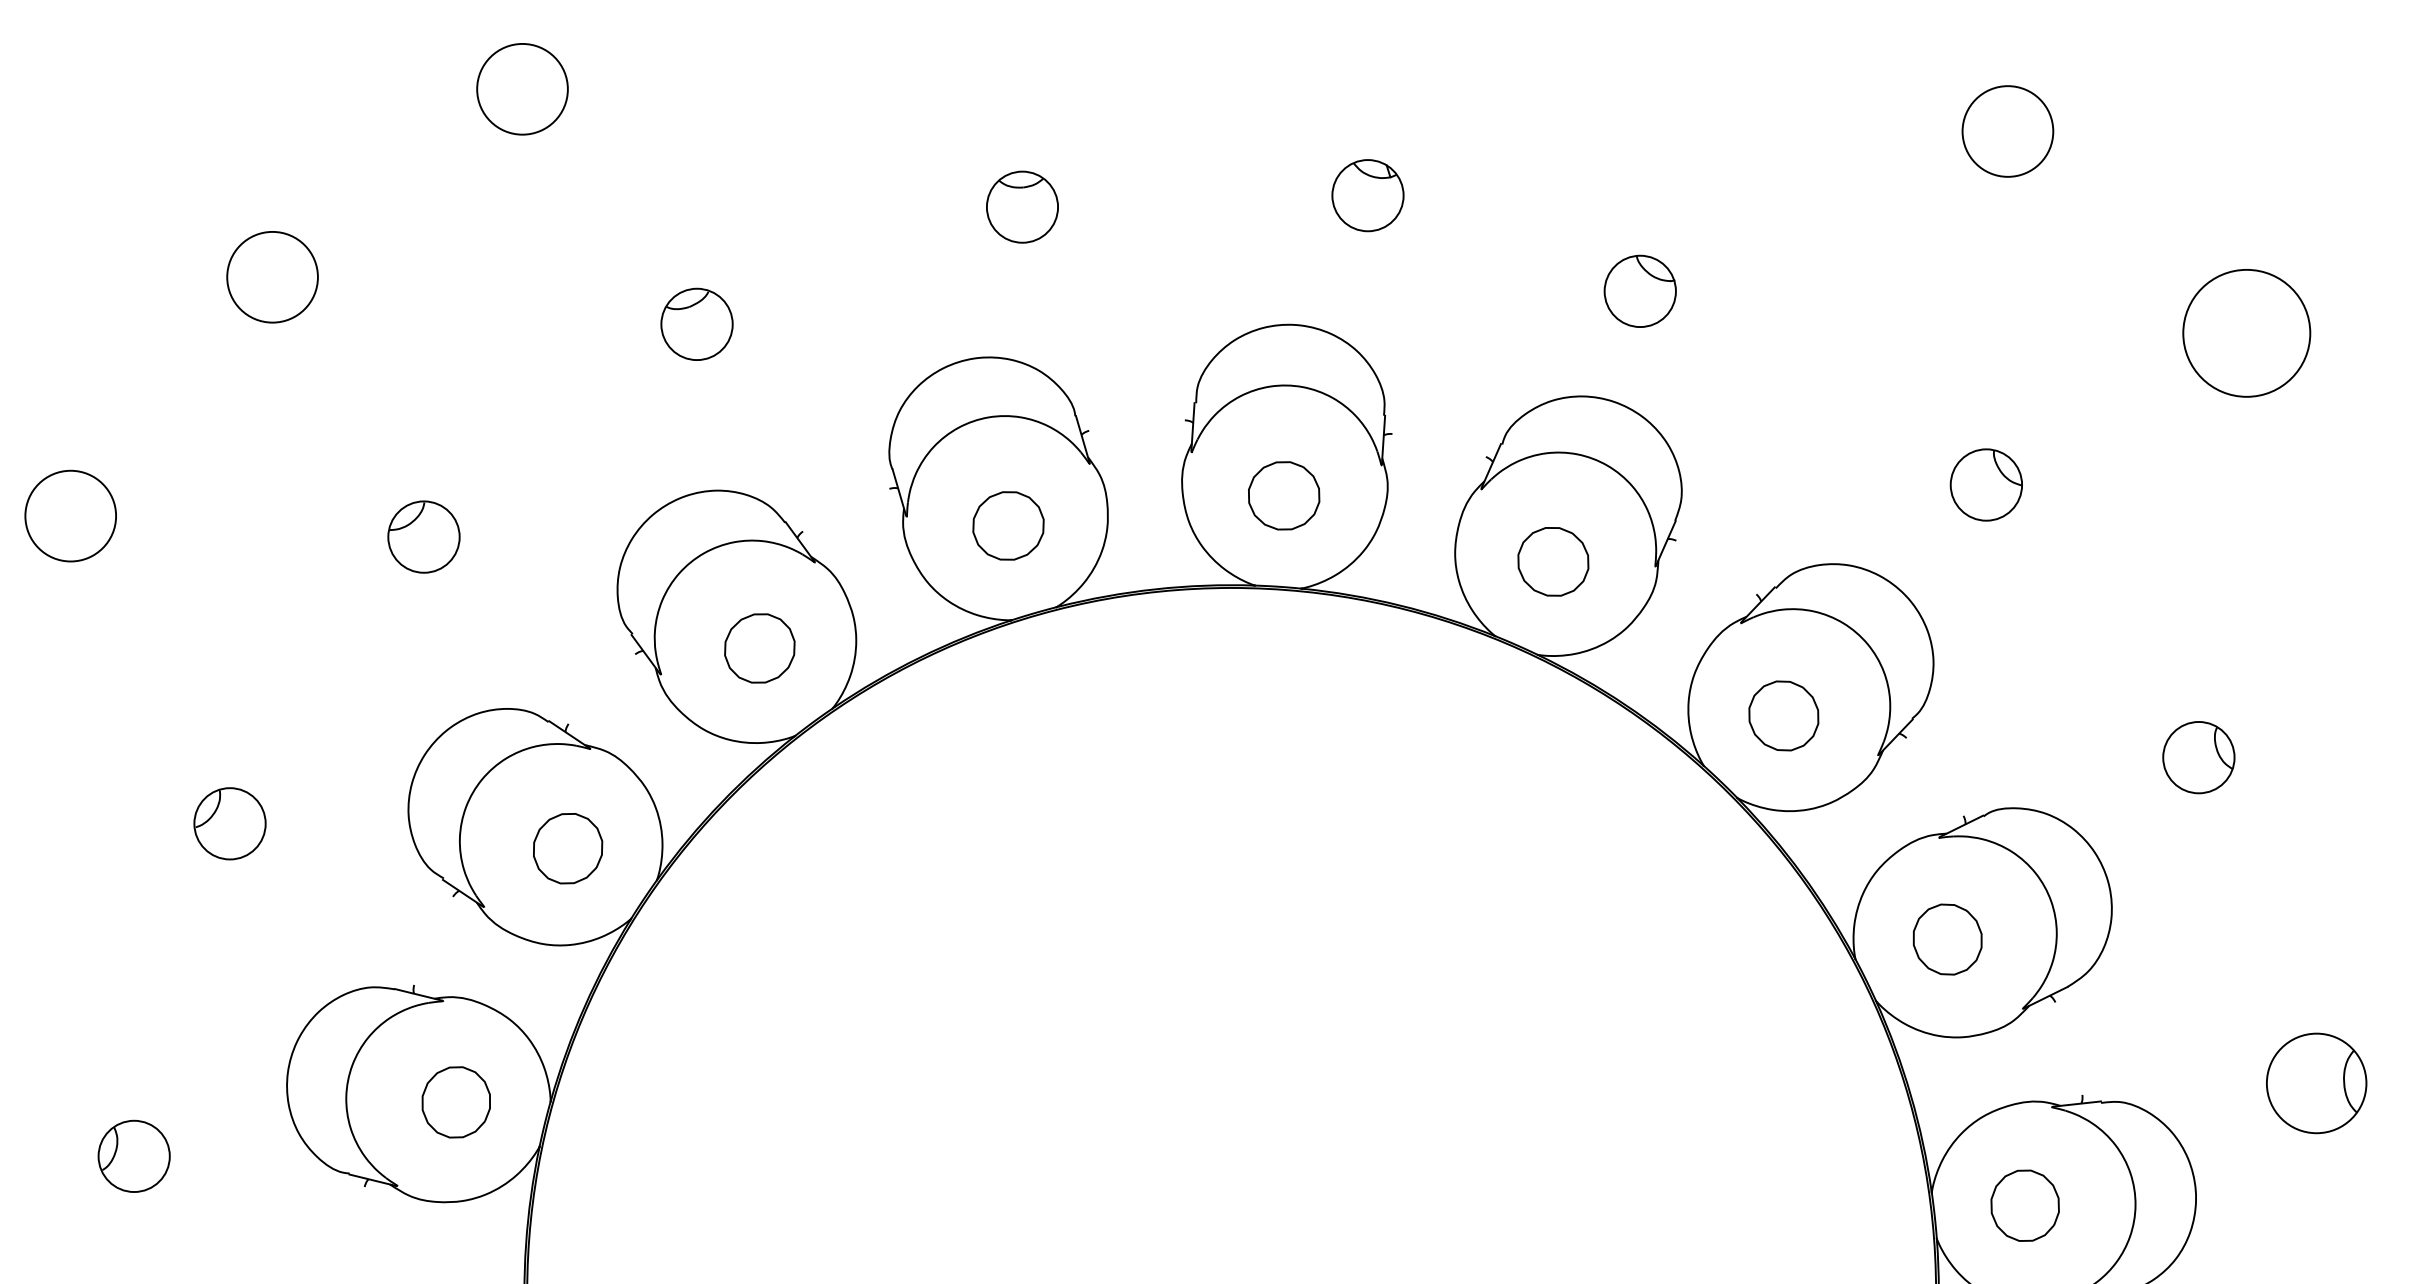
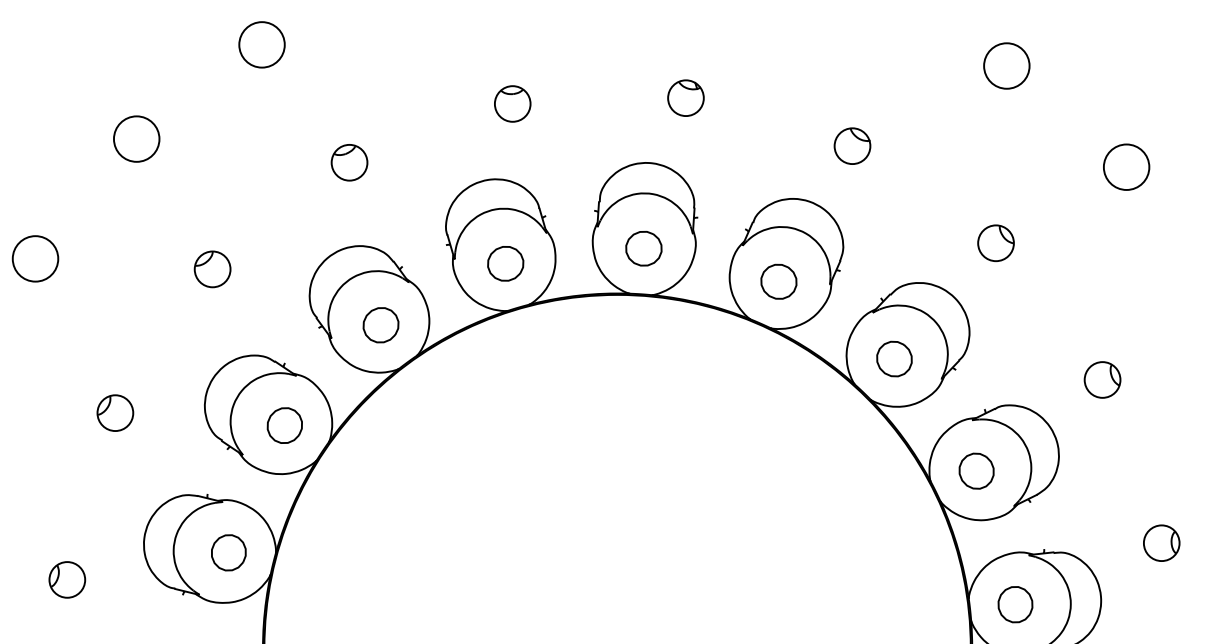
part: (1640, 289) -> (852, 145), moved
circle: (2246, 331) -> (1126, 166), size x0.71
part: (2316, 1081) -> (1161, 542), size x0.71

